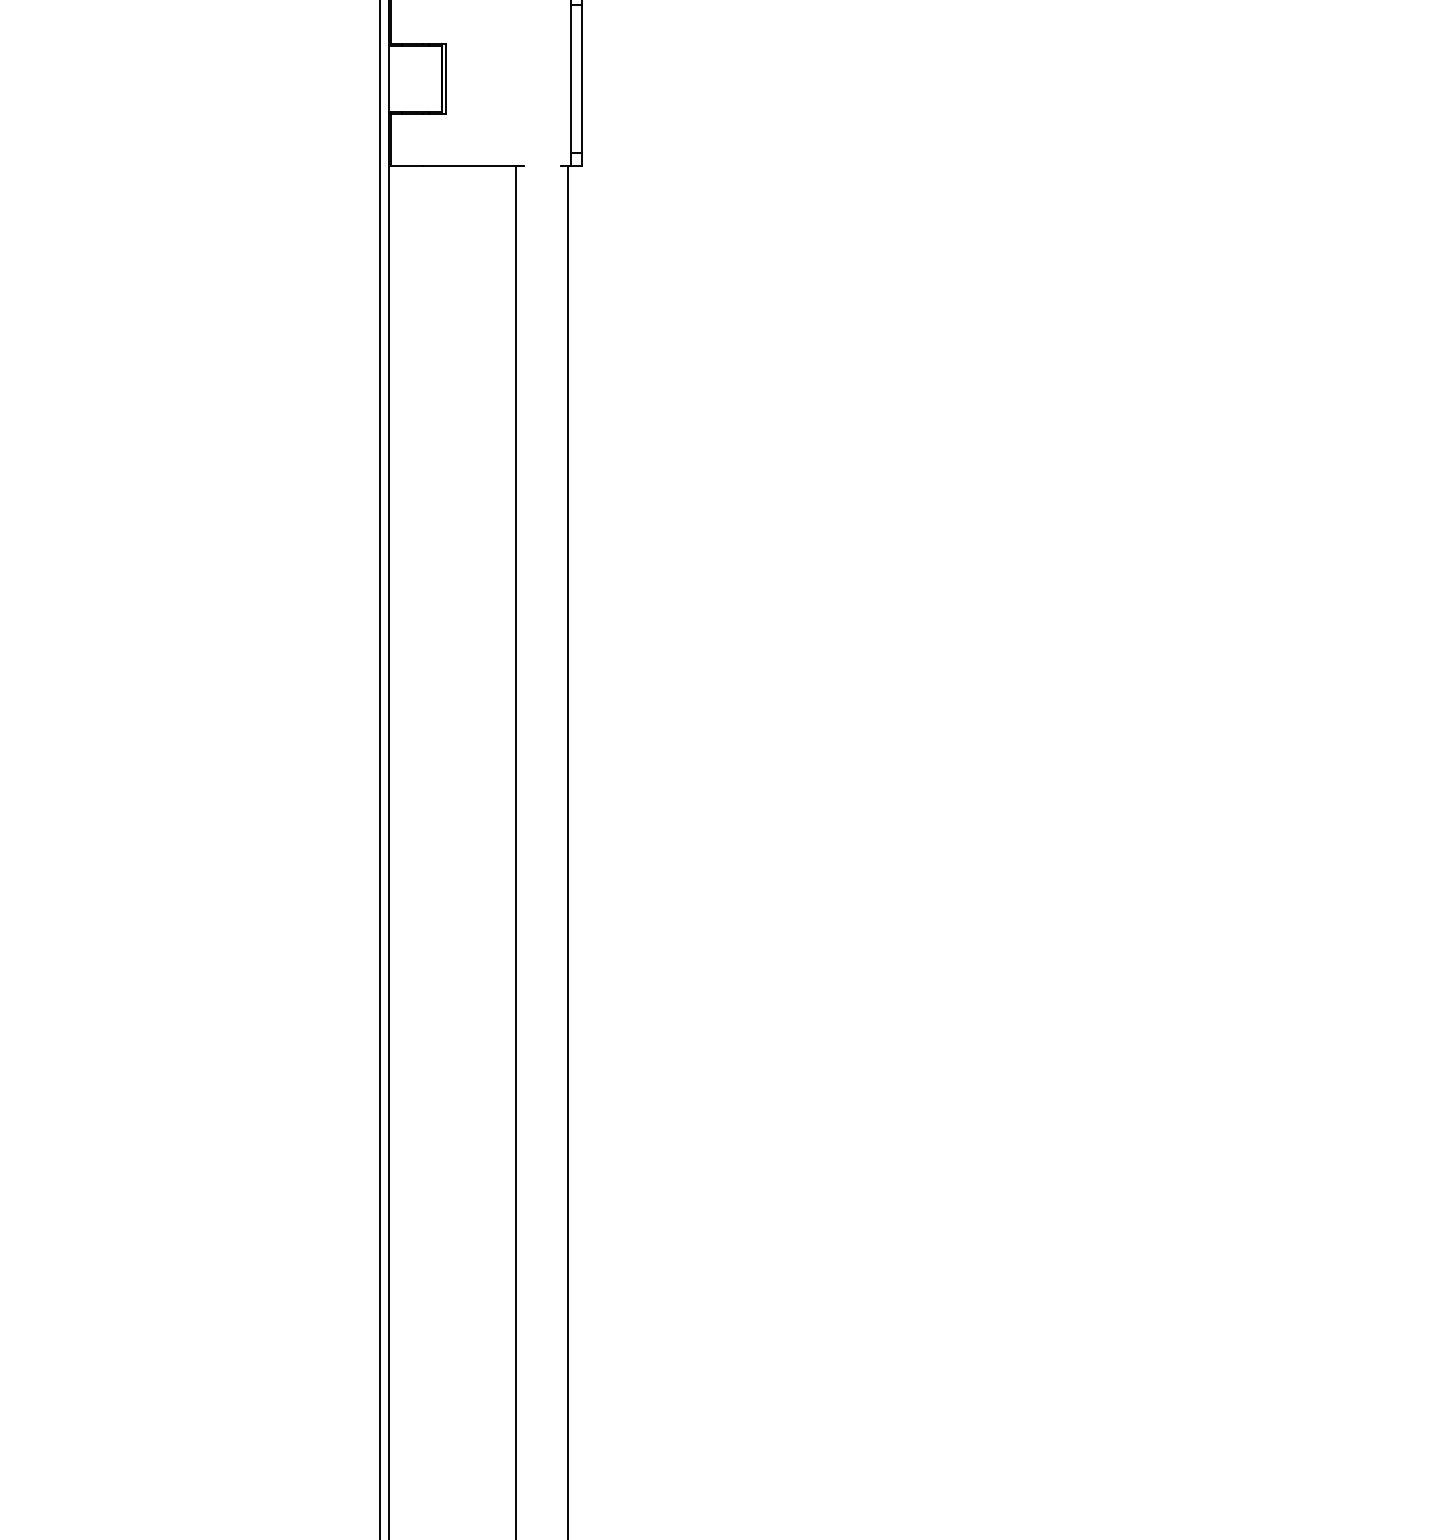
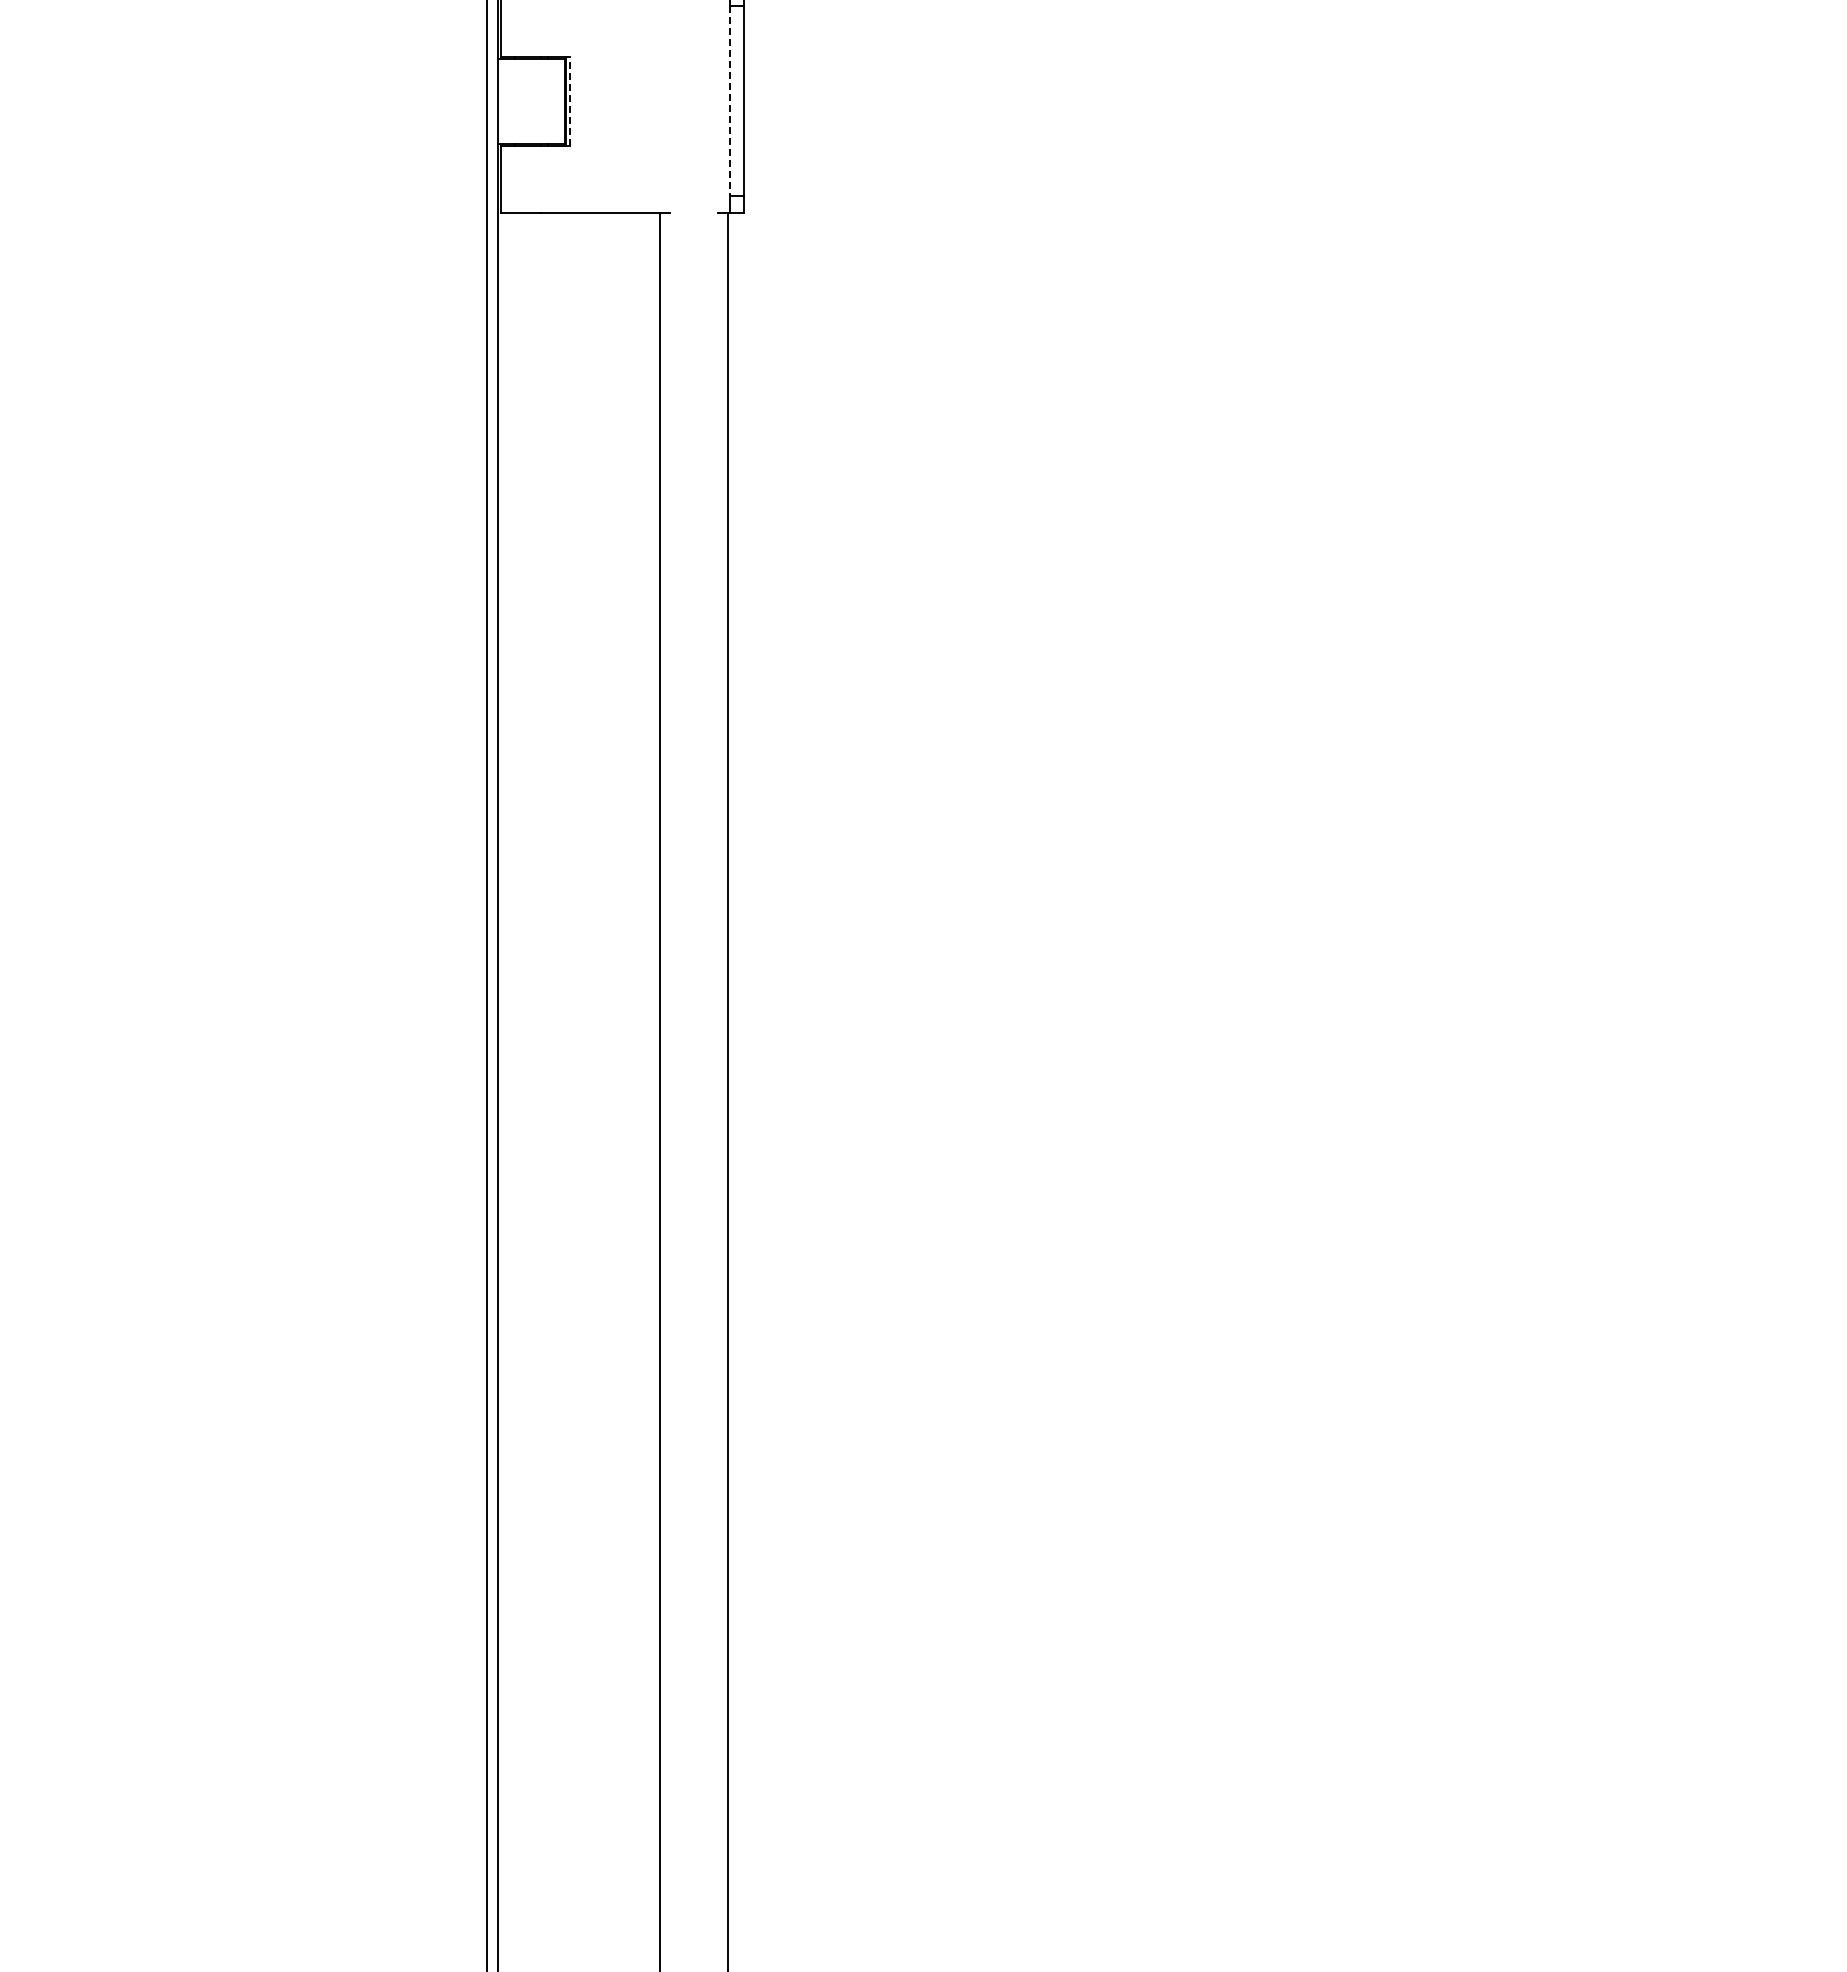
line: (445, 79) -> (570, 101), solid -> dashed
line: (570, 79) -> (730, 101), solid -> dashed

